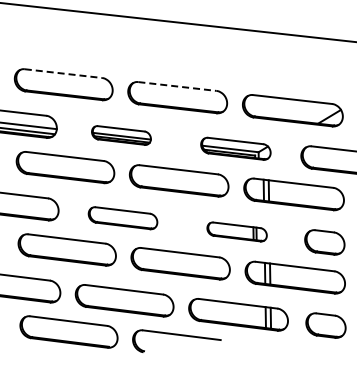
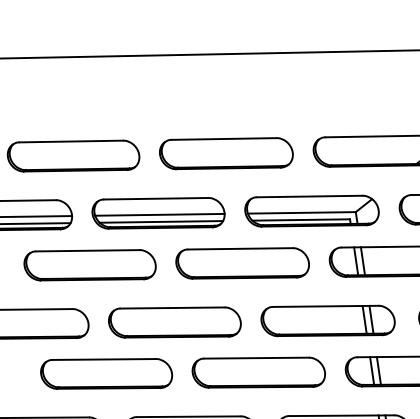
line: (63, 73) -> (71, 141), dashed -> solid
line: (177, 86) -> (224, 138), dashed -> solid
part: (121, 135) -> (158, 213), size x1.67
part: (235, 148) -> (311, 210), size x1.43
part: (122, 217) -> (174, 321), size x1.43
part: (236, 231) -> (327, 320), size x1.67

